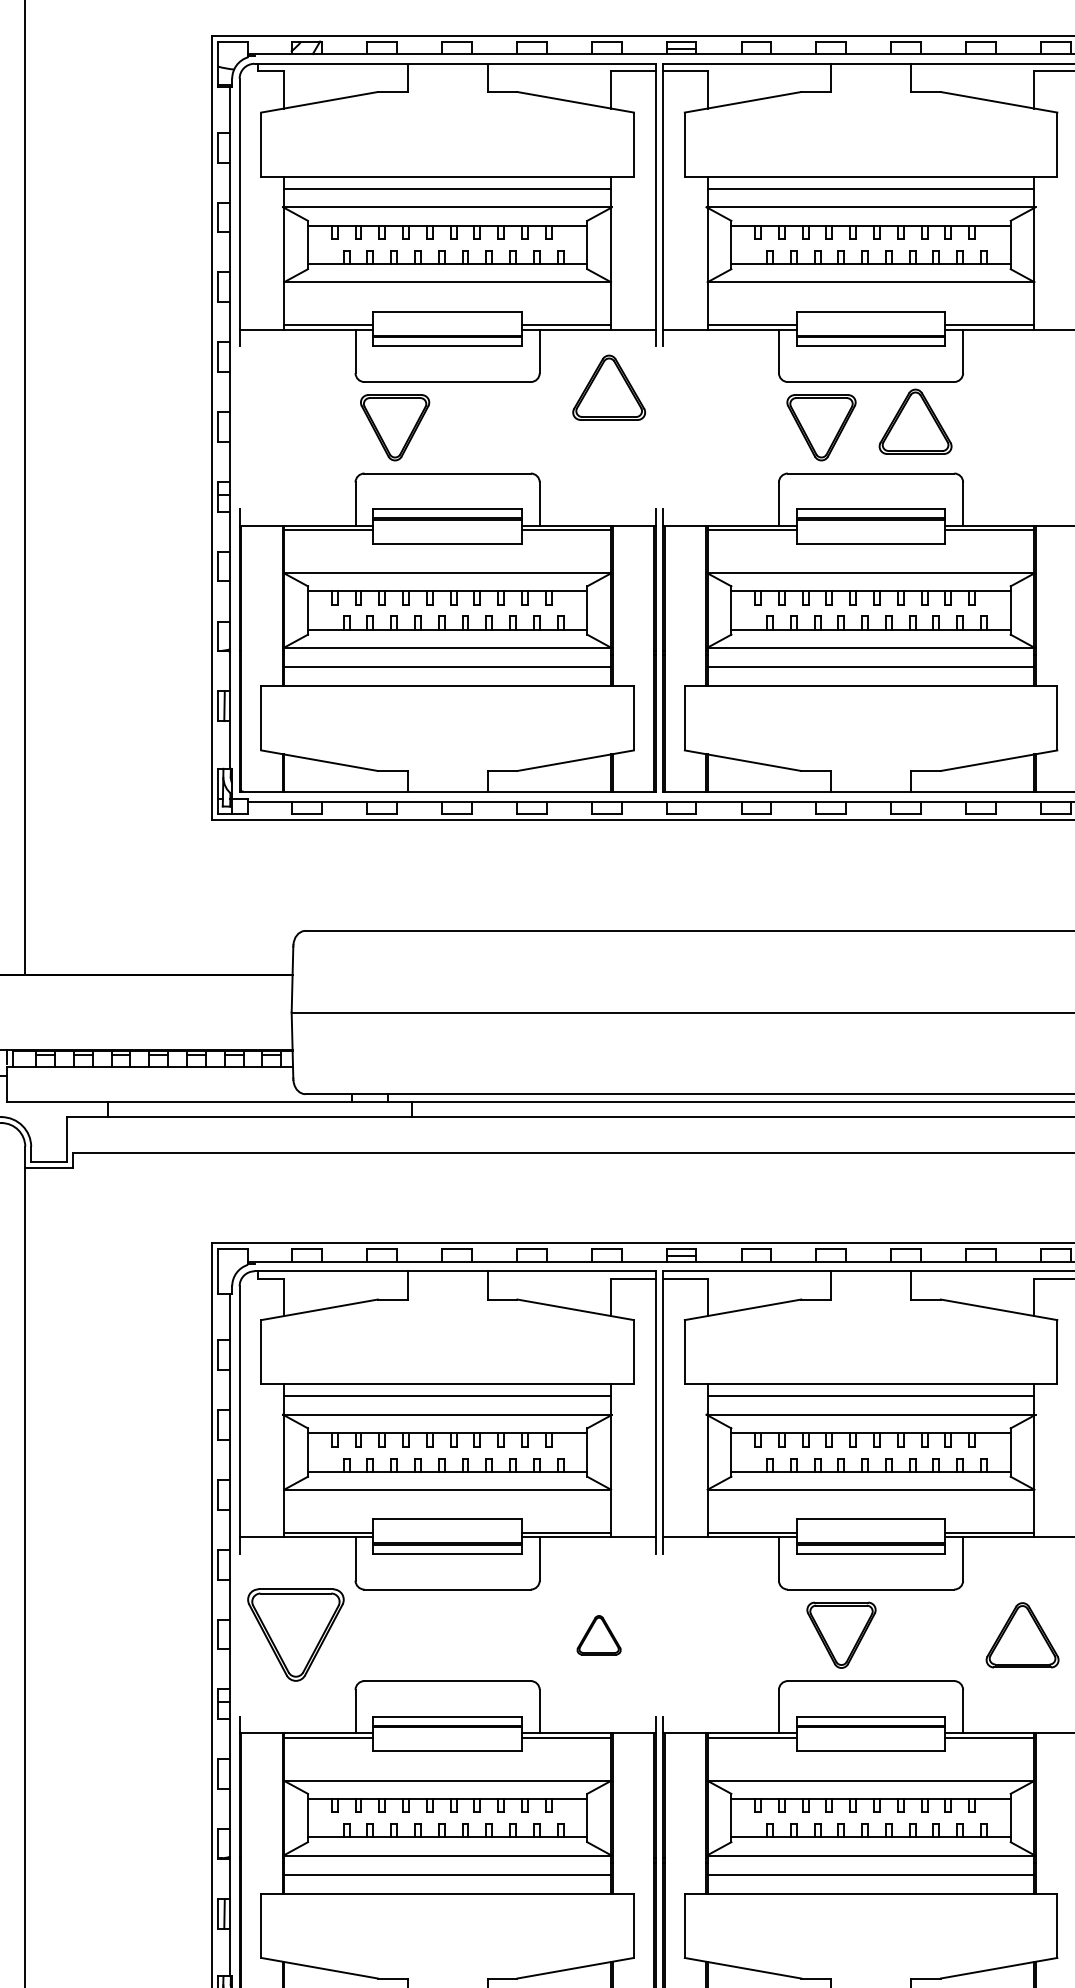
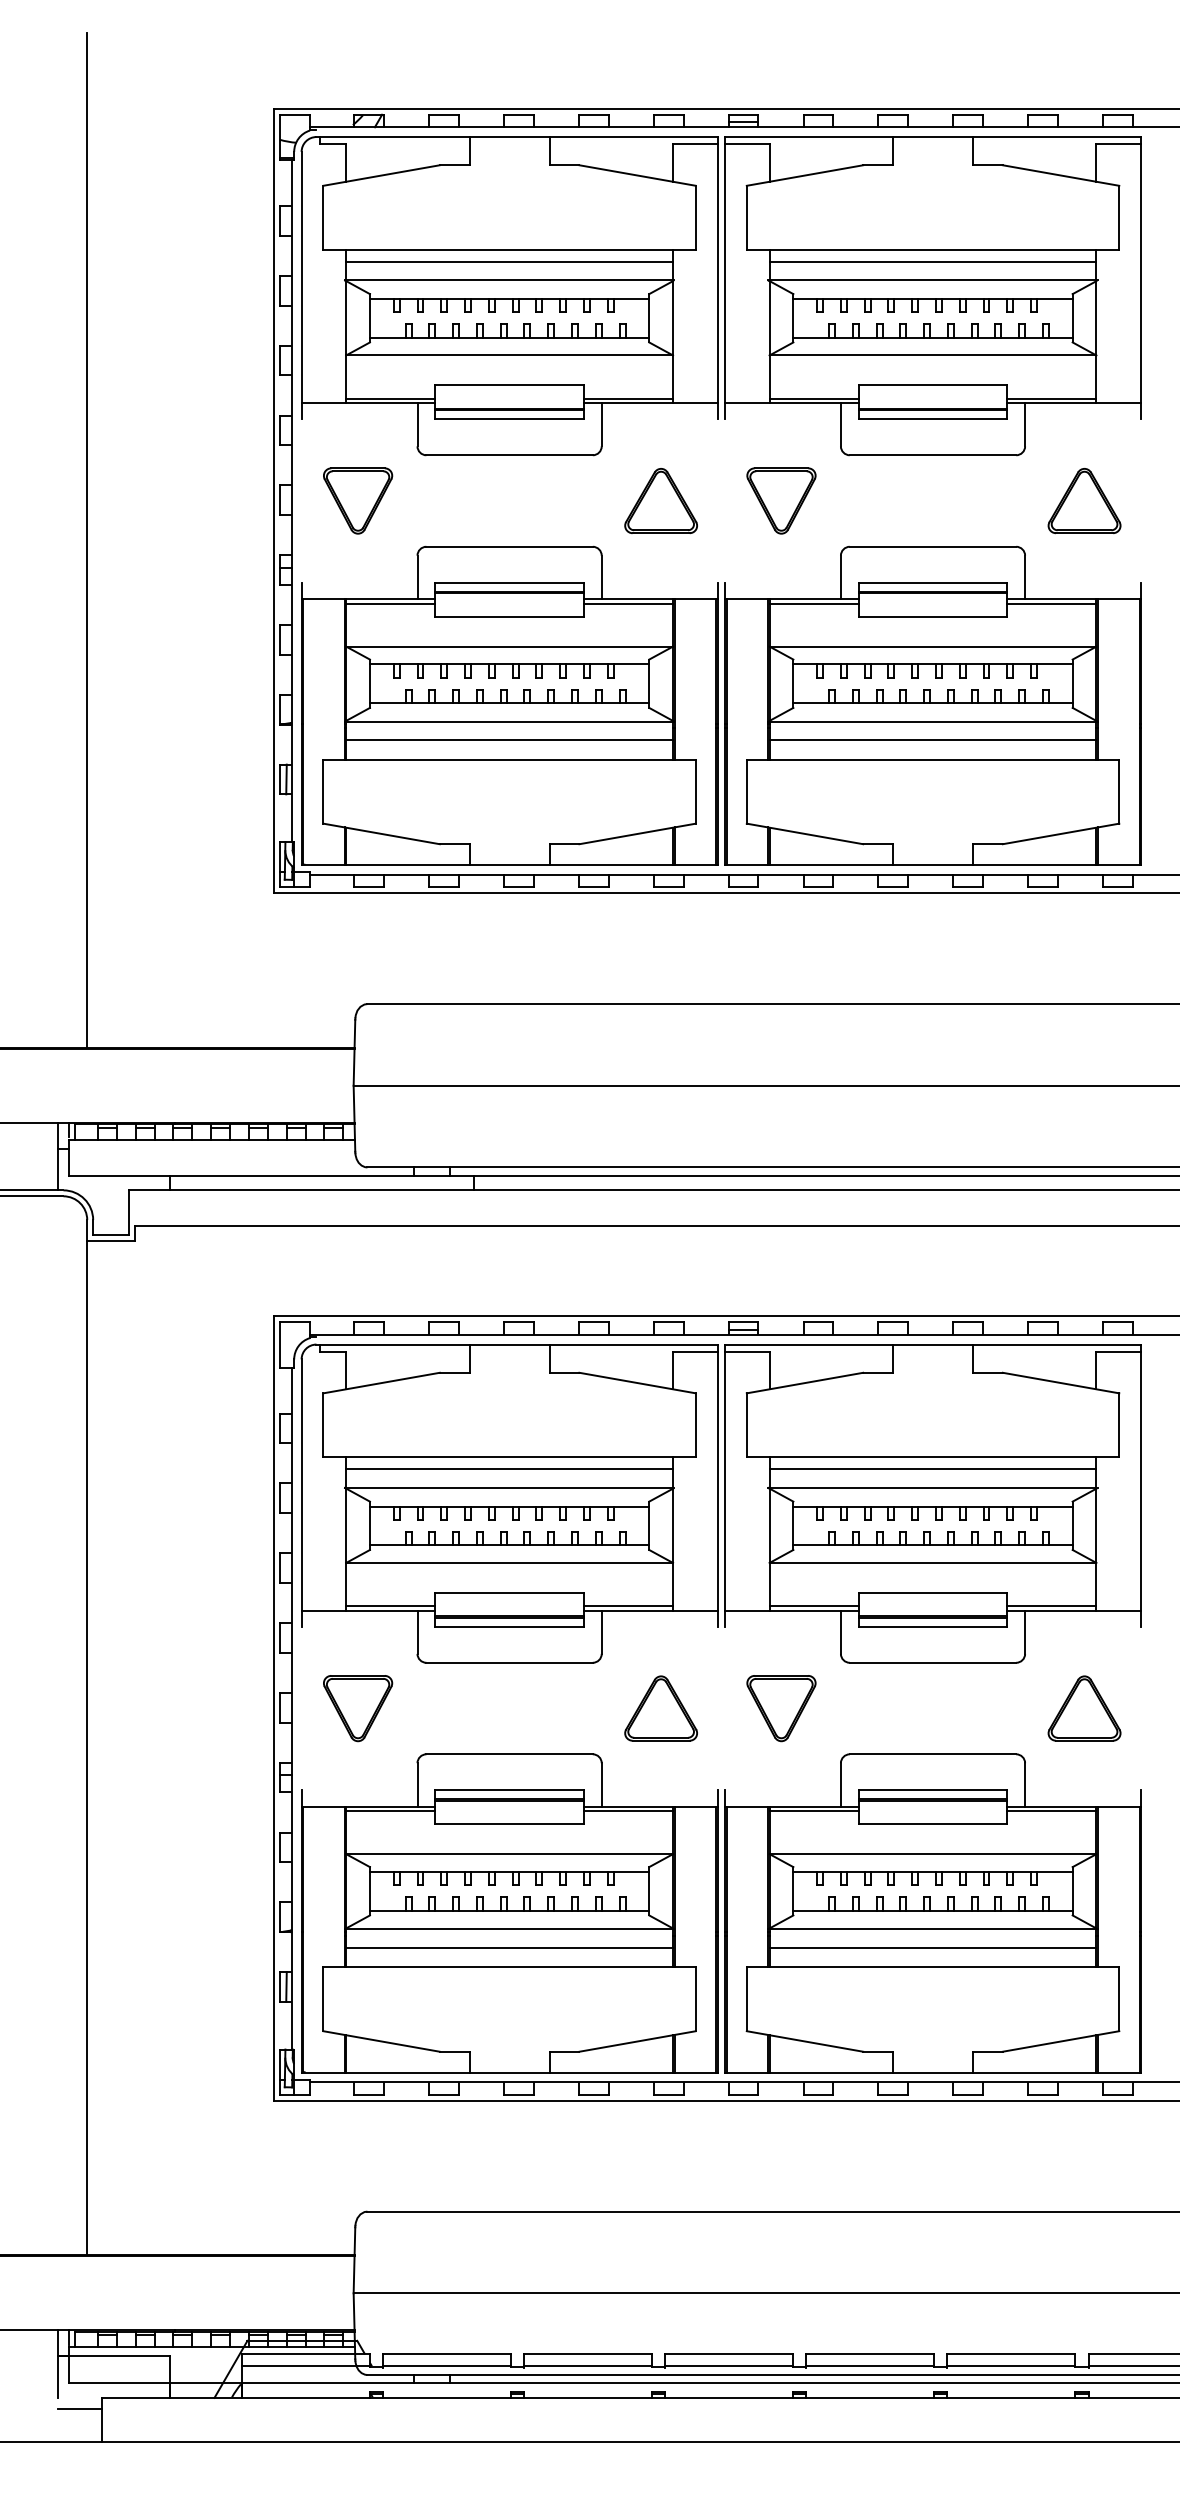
part: (608, 388) -> (660, 501), moved
part: (915, 422) -> (1084, 501), moved
part: (395, 427) -> (358, 500), moved
part: (821, 427) -> (781, 500), moved
part: (296, 1635) -> (358, 1708), size x0.71
part: (598, 1635) -> (660, 1708), size x1.67
part: (841, 1635) -> (781, 1708), moved

